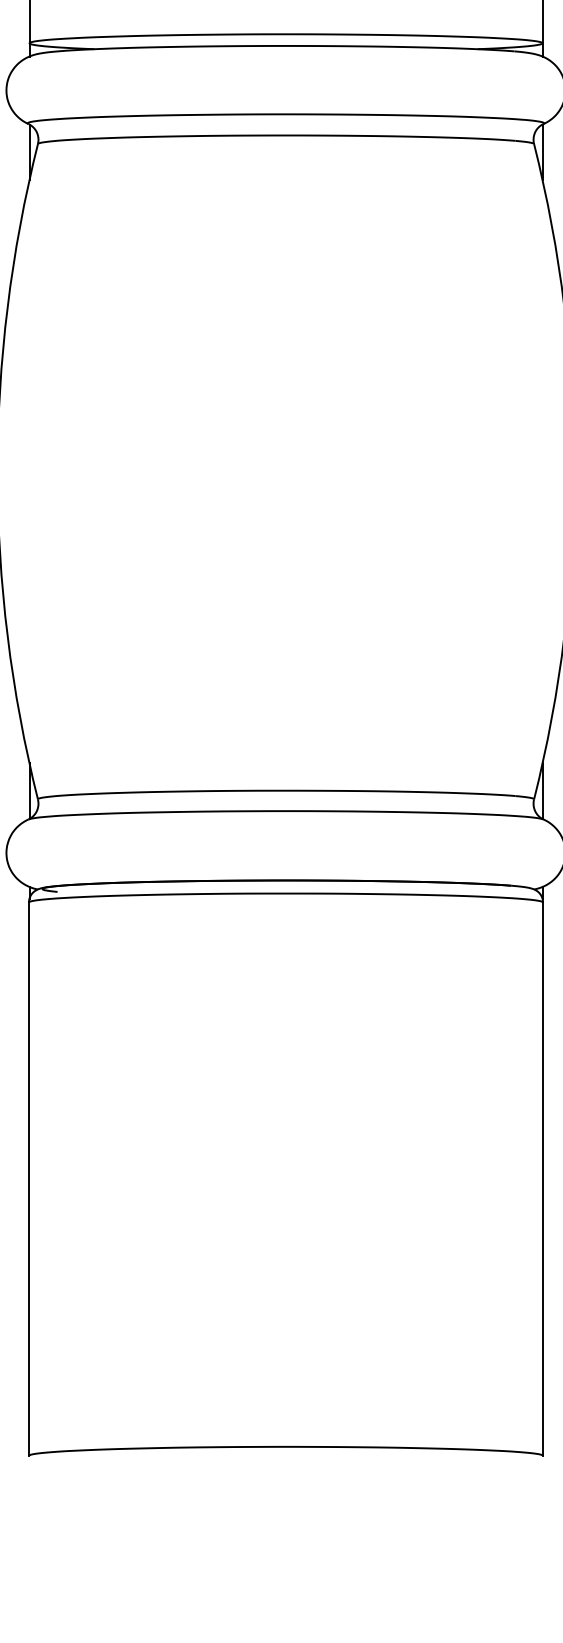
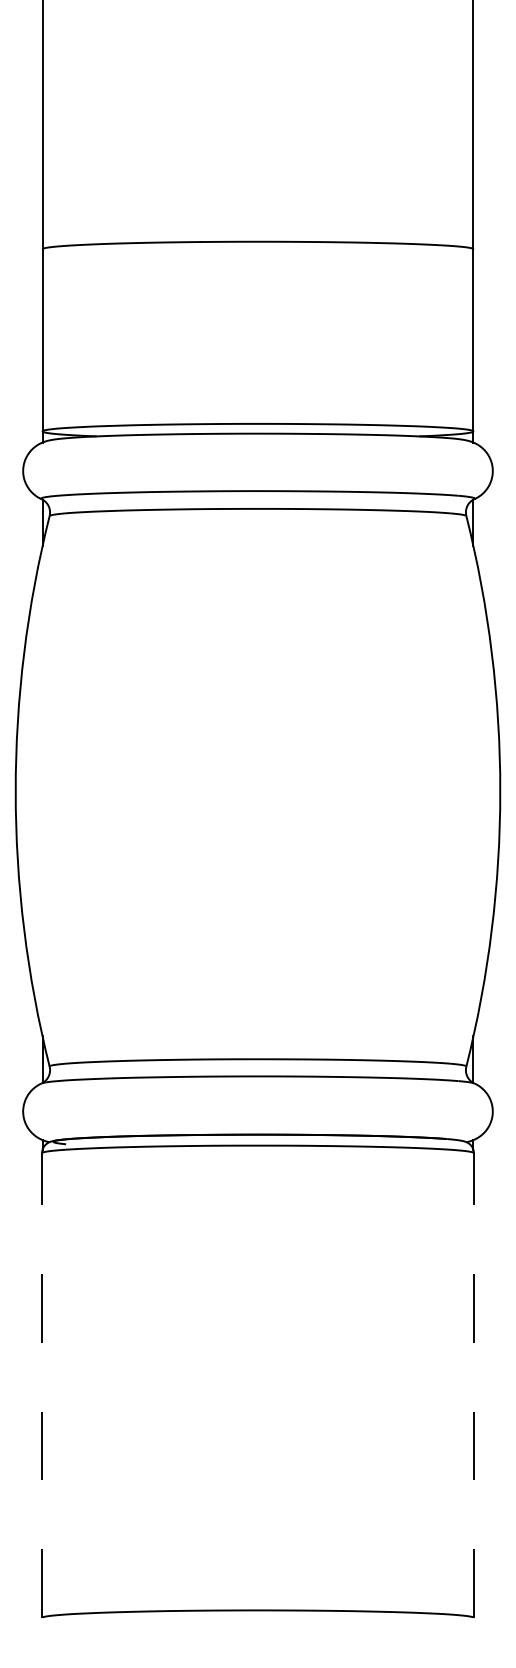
line: (29, 1179) -> (42, 1385), solid -> dashed
line: (542, 1179) -> (473, 1385), solid -> dashed

